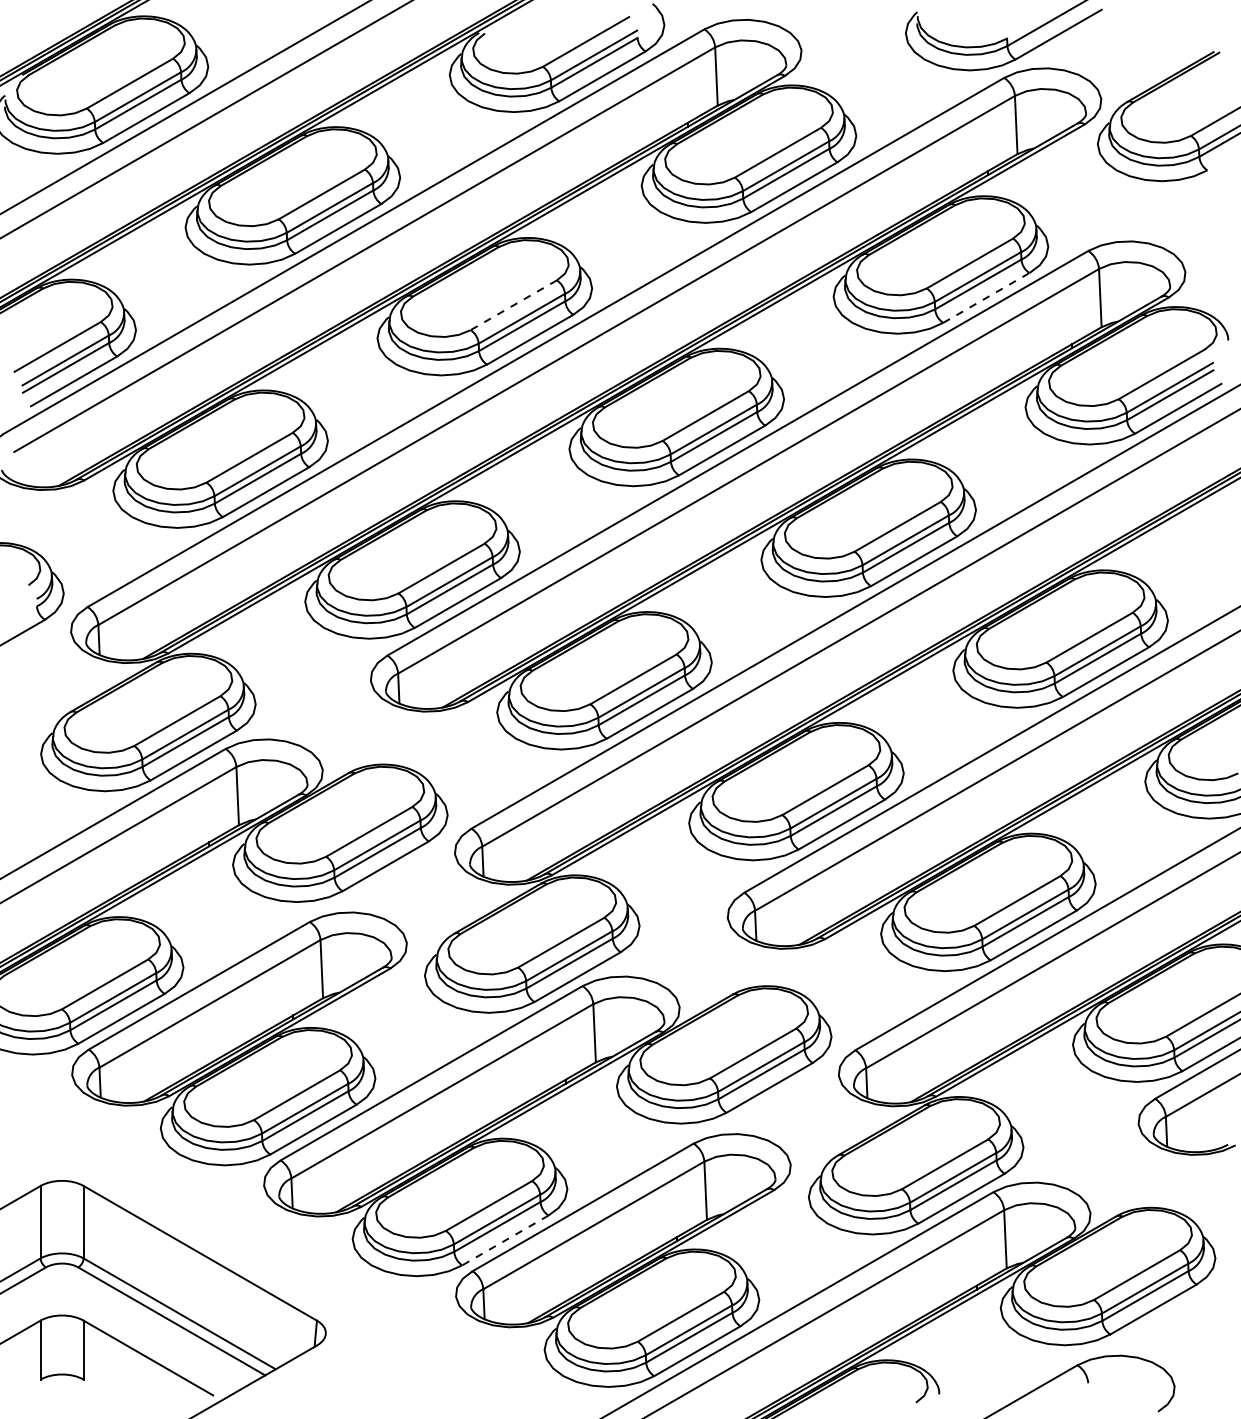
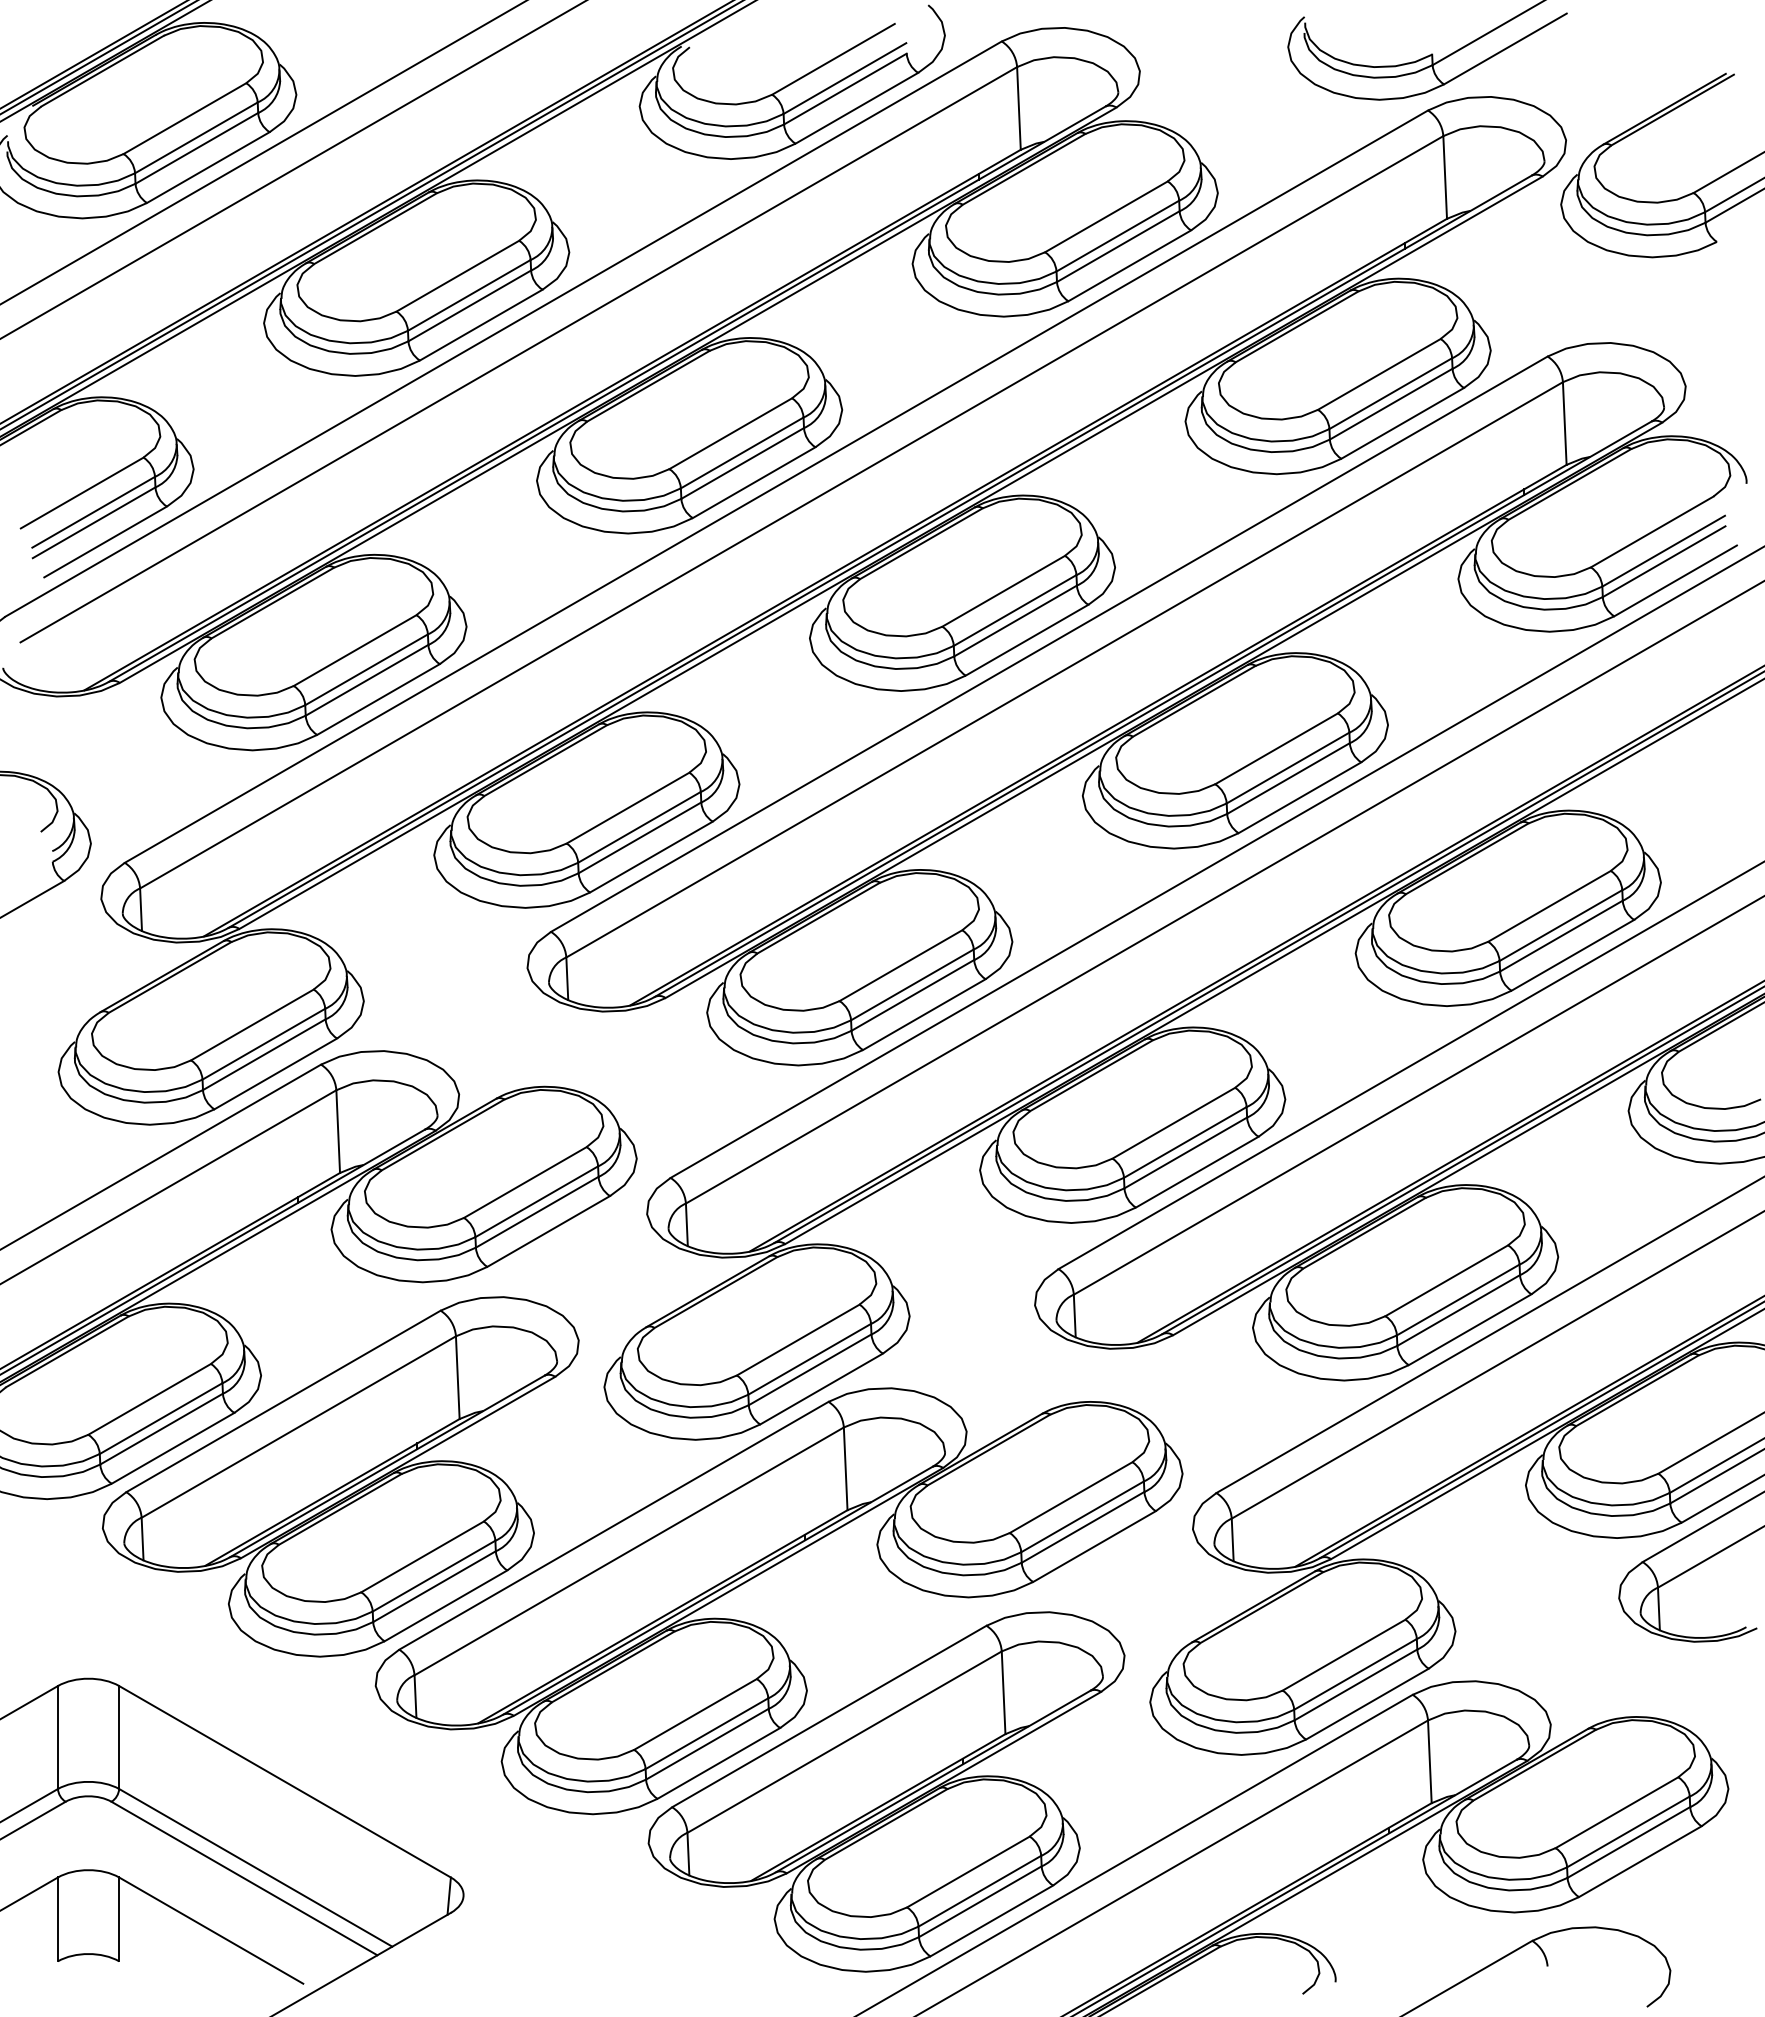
line: (986, 298) -> (1402, 423), dashed -> solid
line: (513, 305) -> (730, 433), dashed -> solid
line: (505, 1240) -> (718, 1763), dashed -> solid

